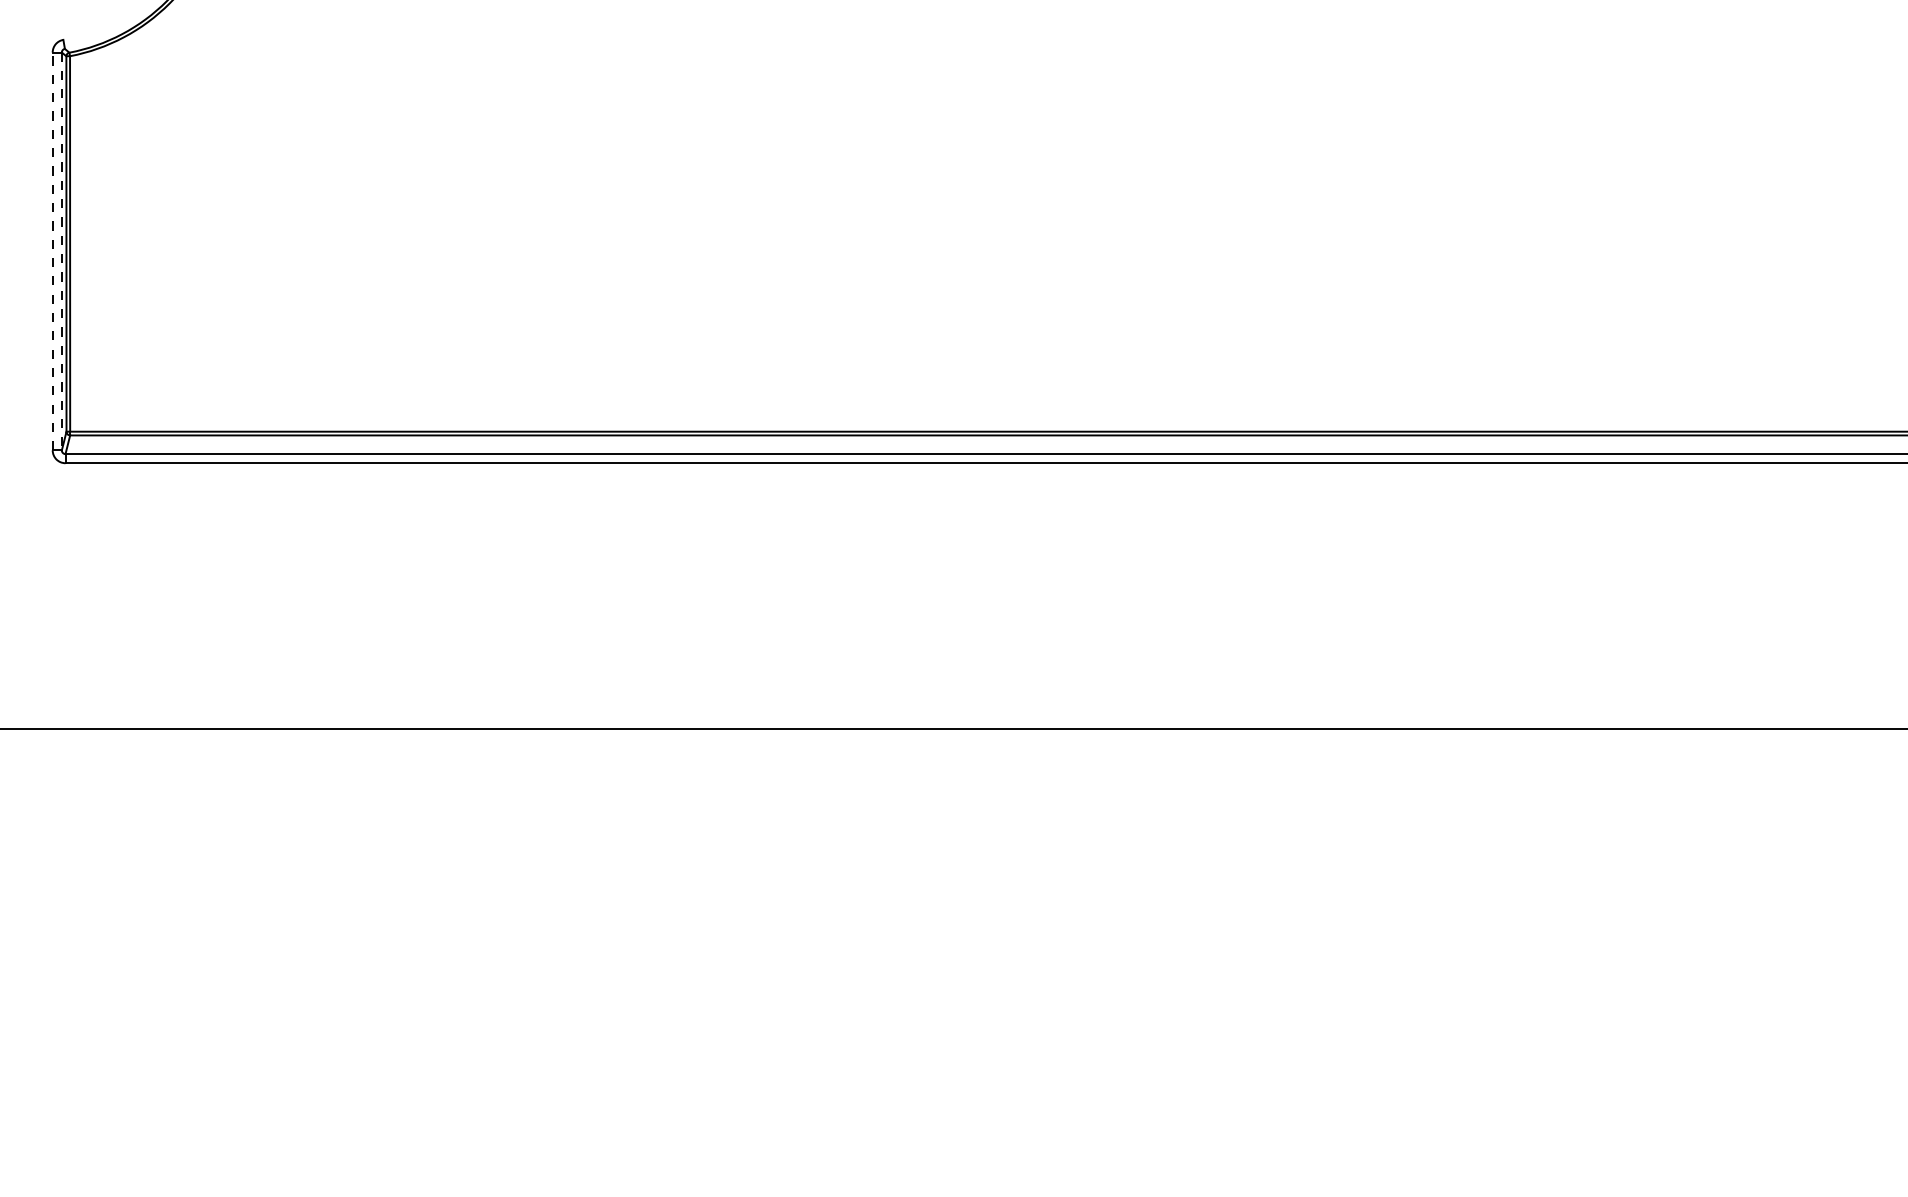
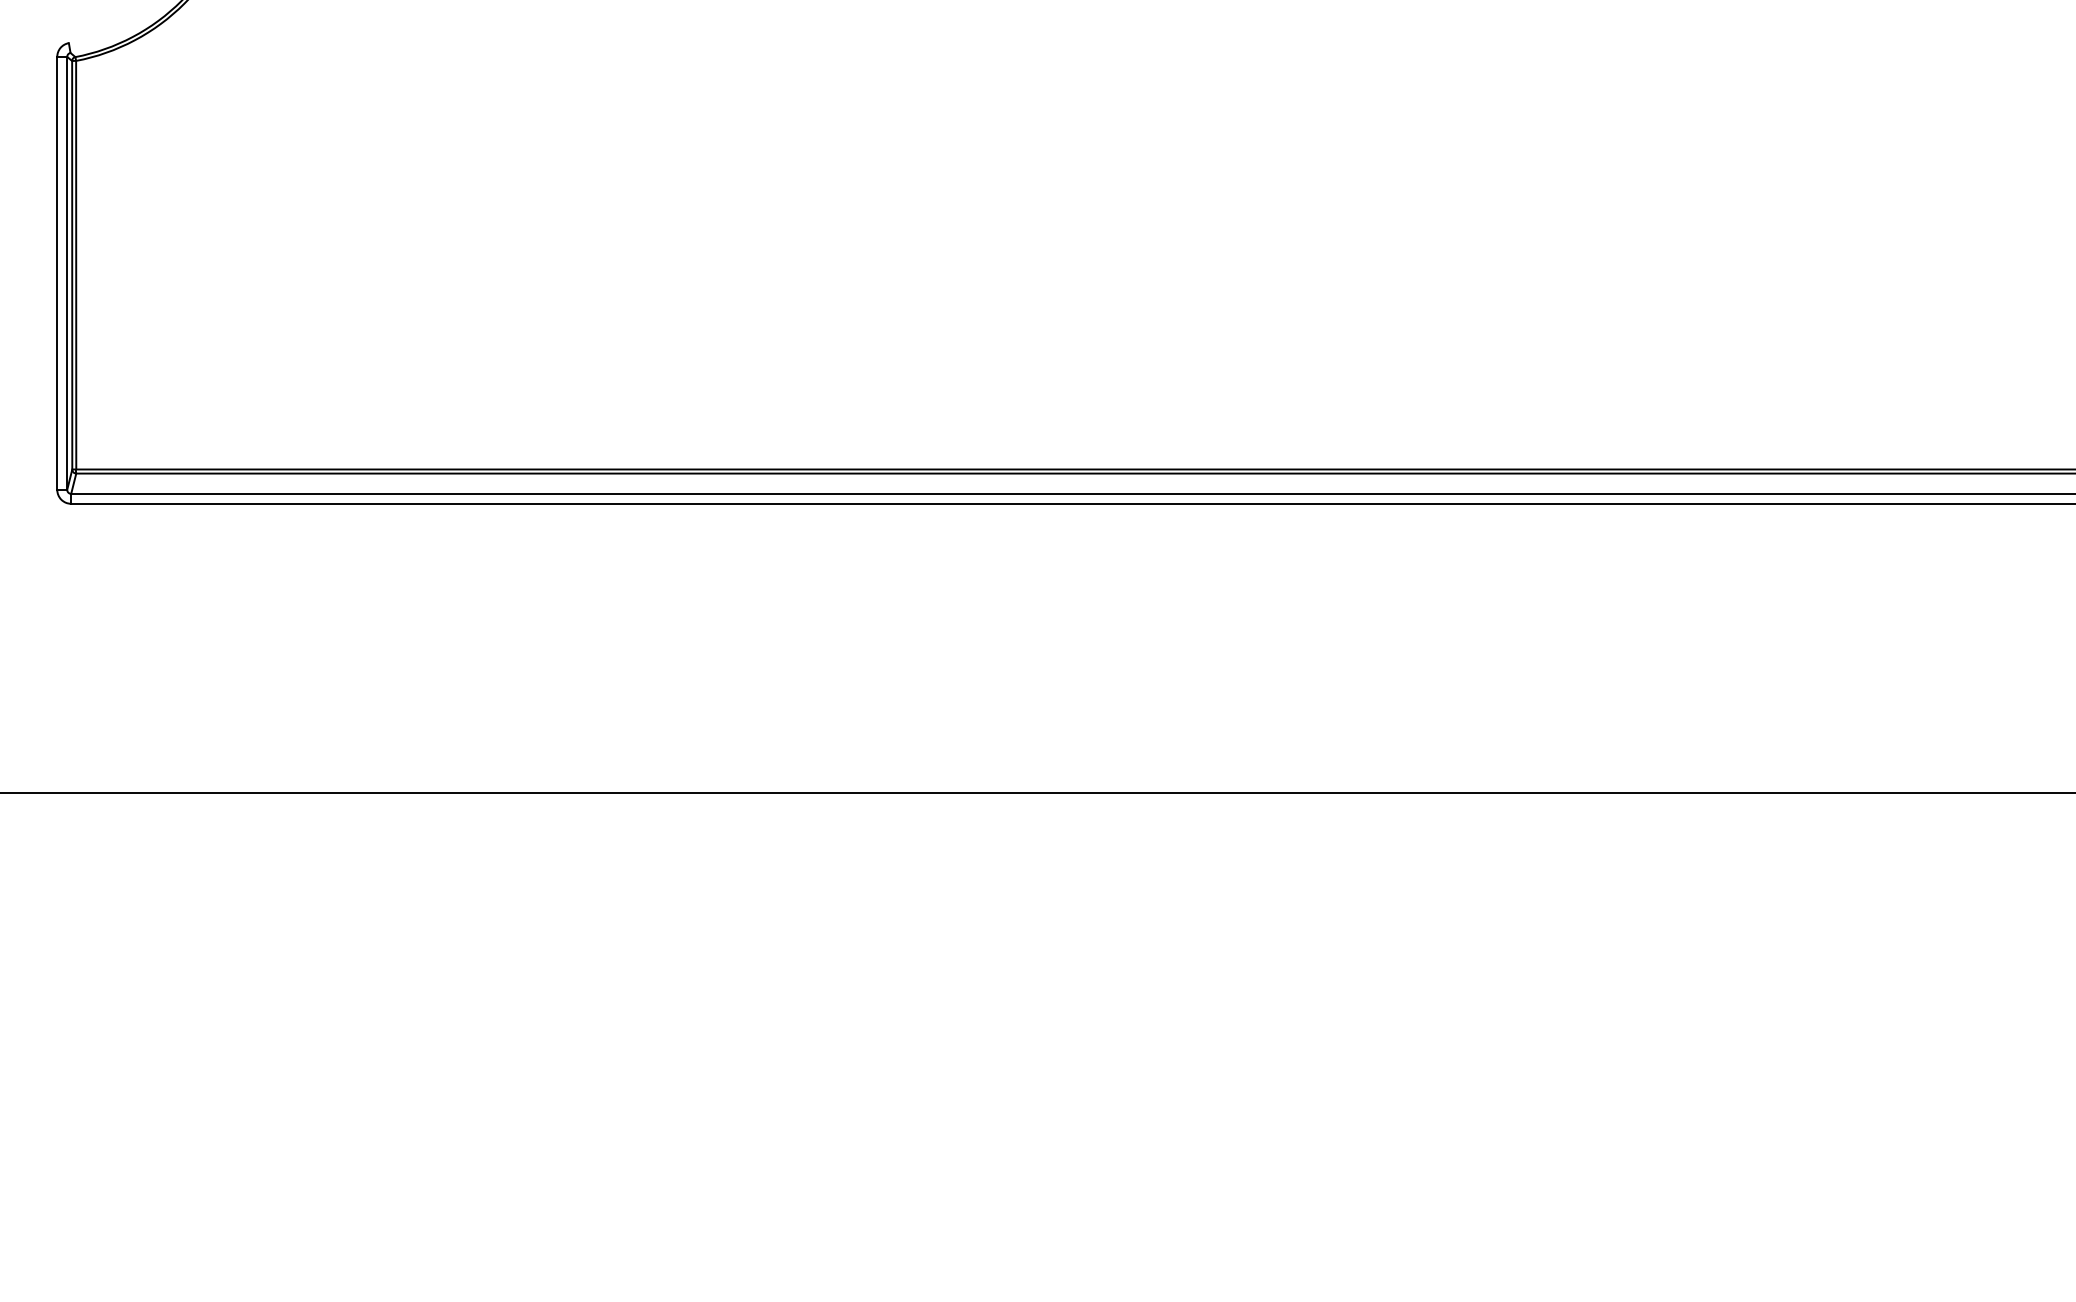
line: (52, 250) -> (57, 272), dashed -> solid
line: (62, 251) -> (67, 273), dashed -> solid

